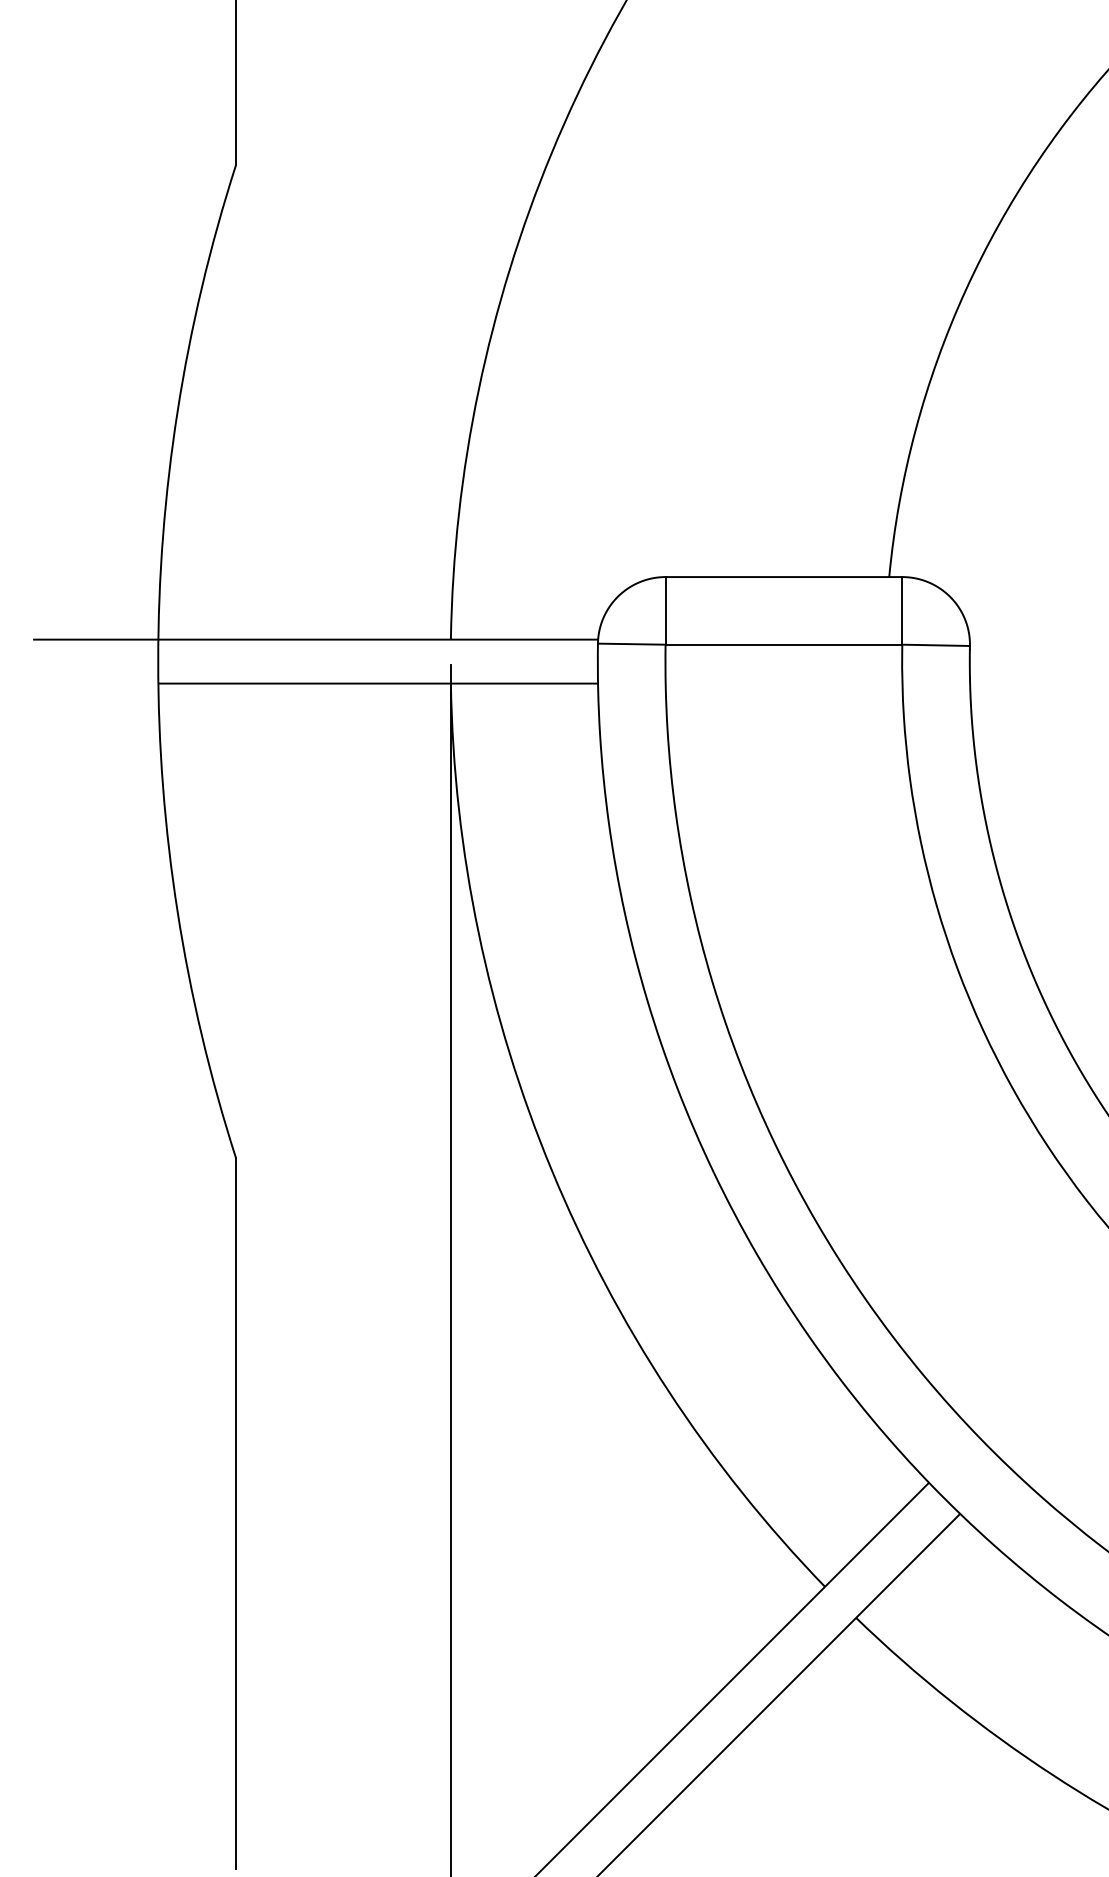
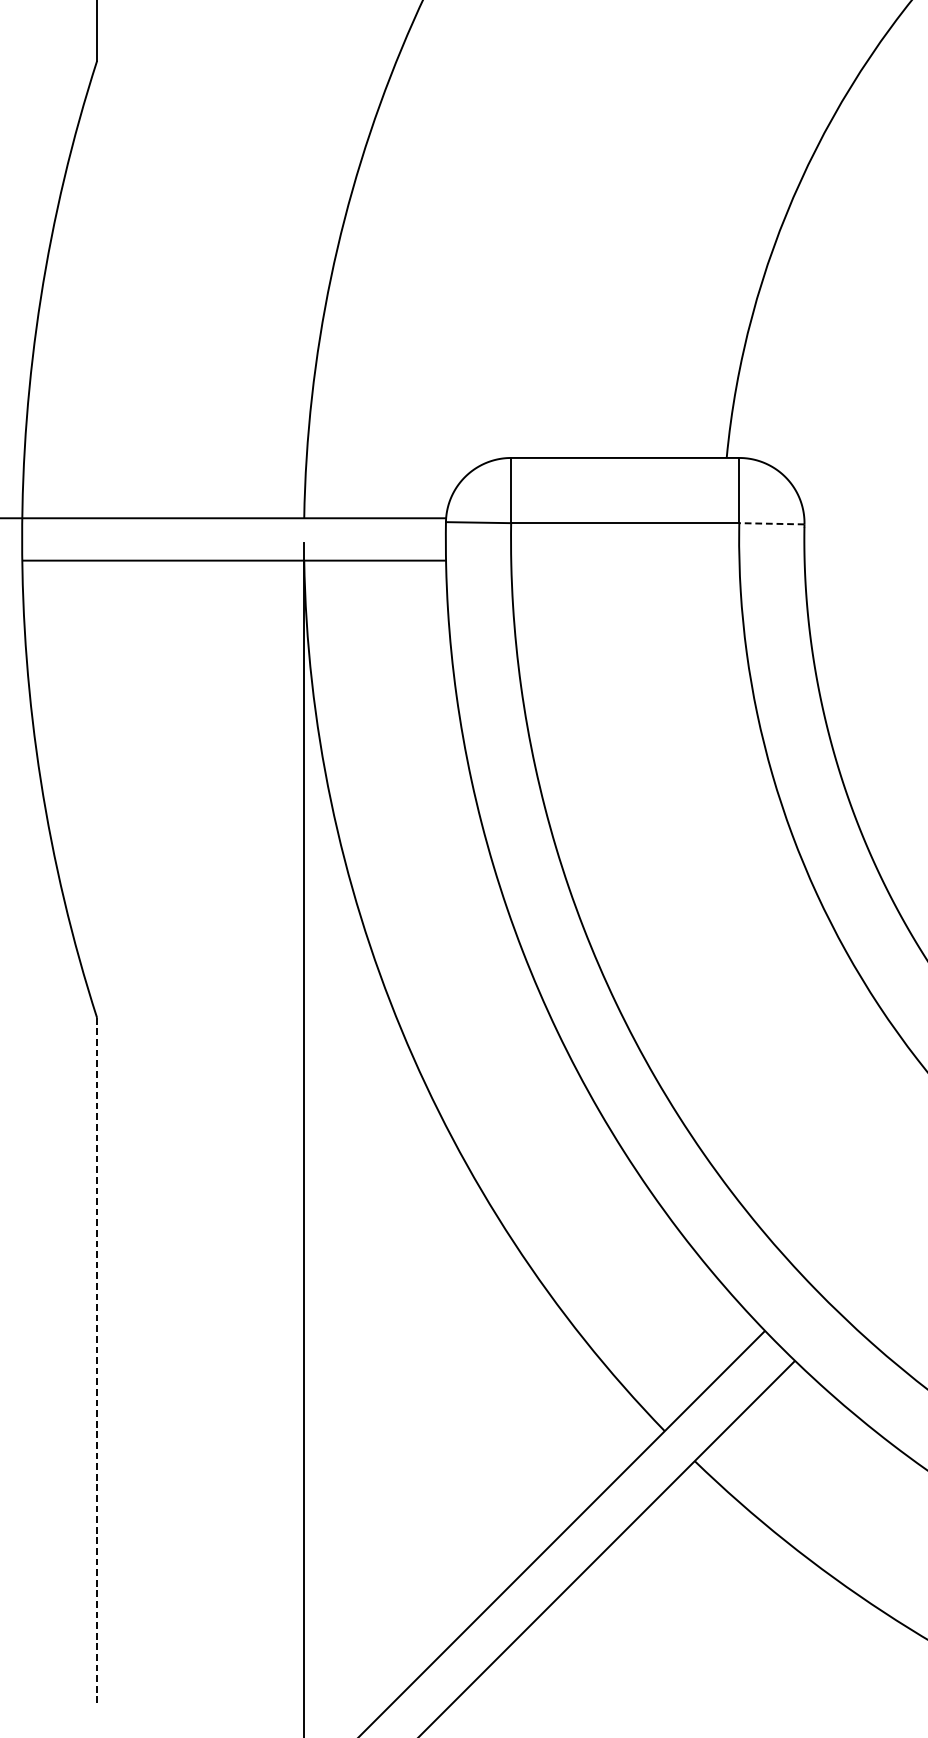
line: (936, 645) -> (772, 523), solid -> dashed
line: (236, 1513) -> (97, 1360), solid -> dashed

